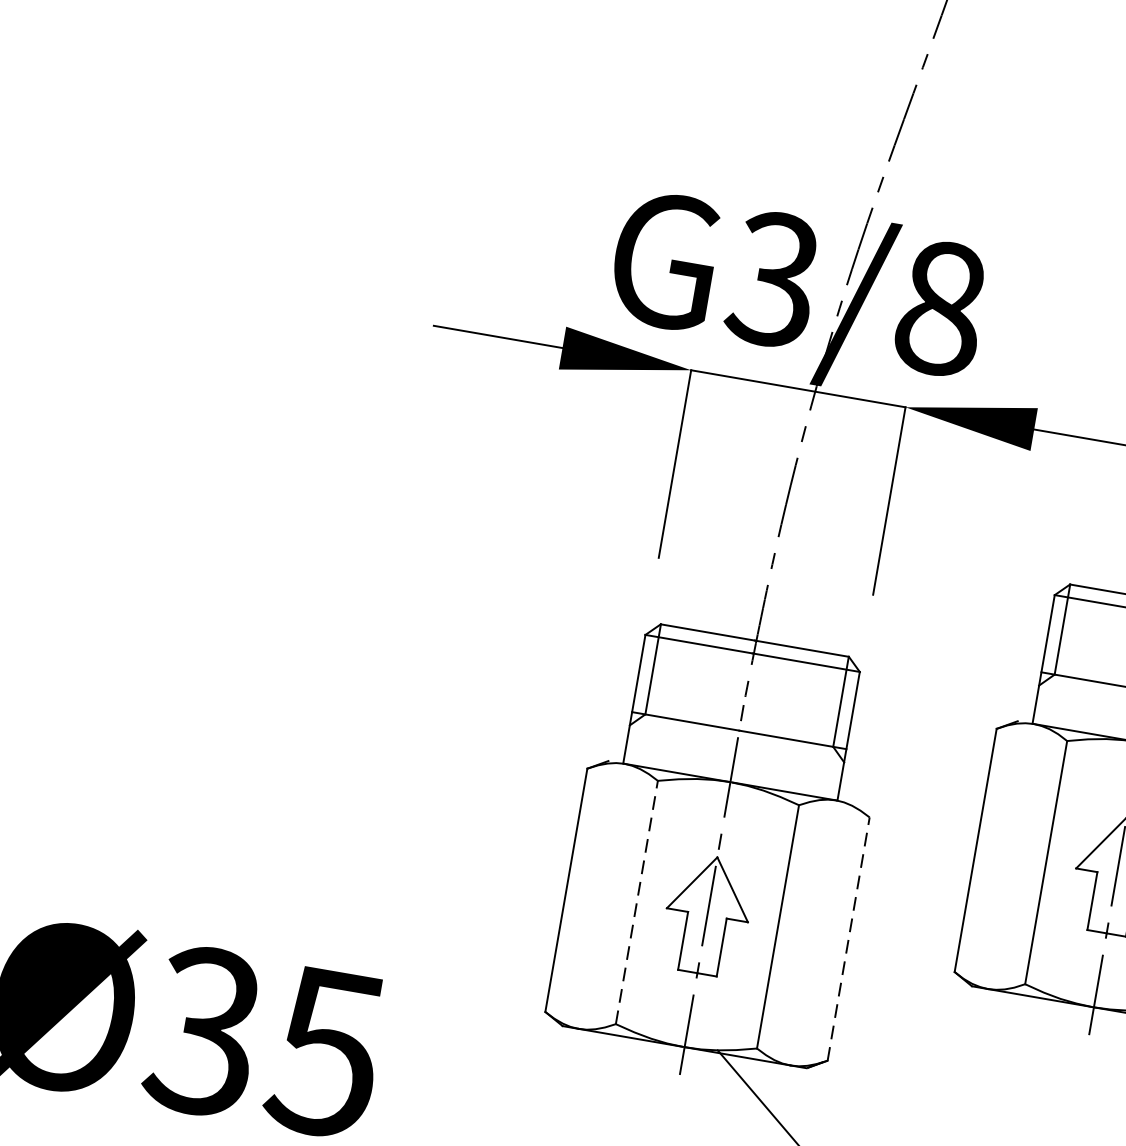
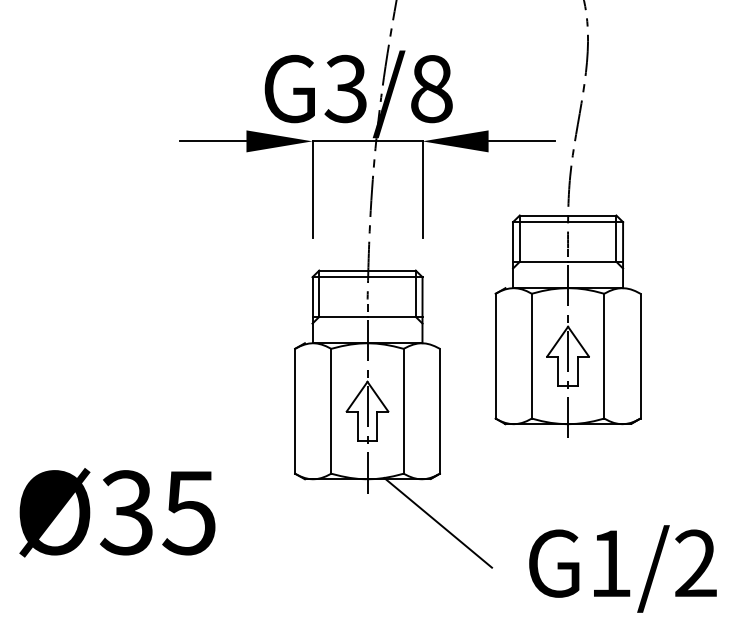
line: (637, 901) -> (331, 410), dashed -> solid
line: (848, 937) -> (439, 410), dashed -> solid

